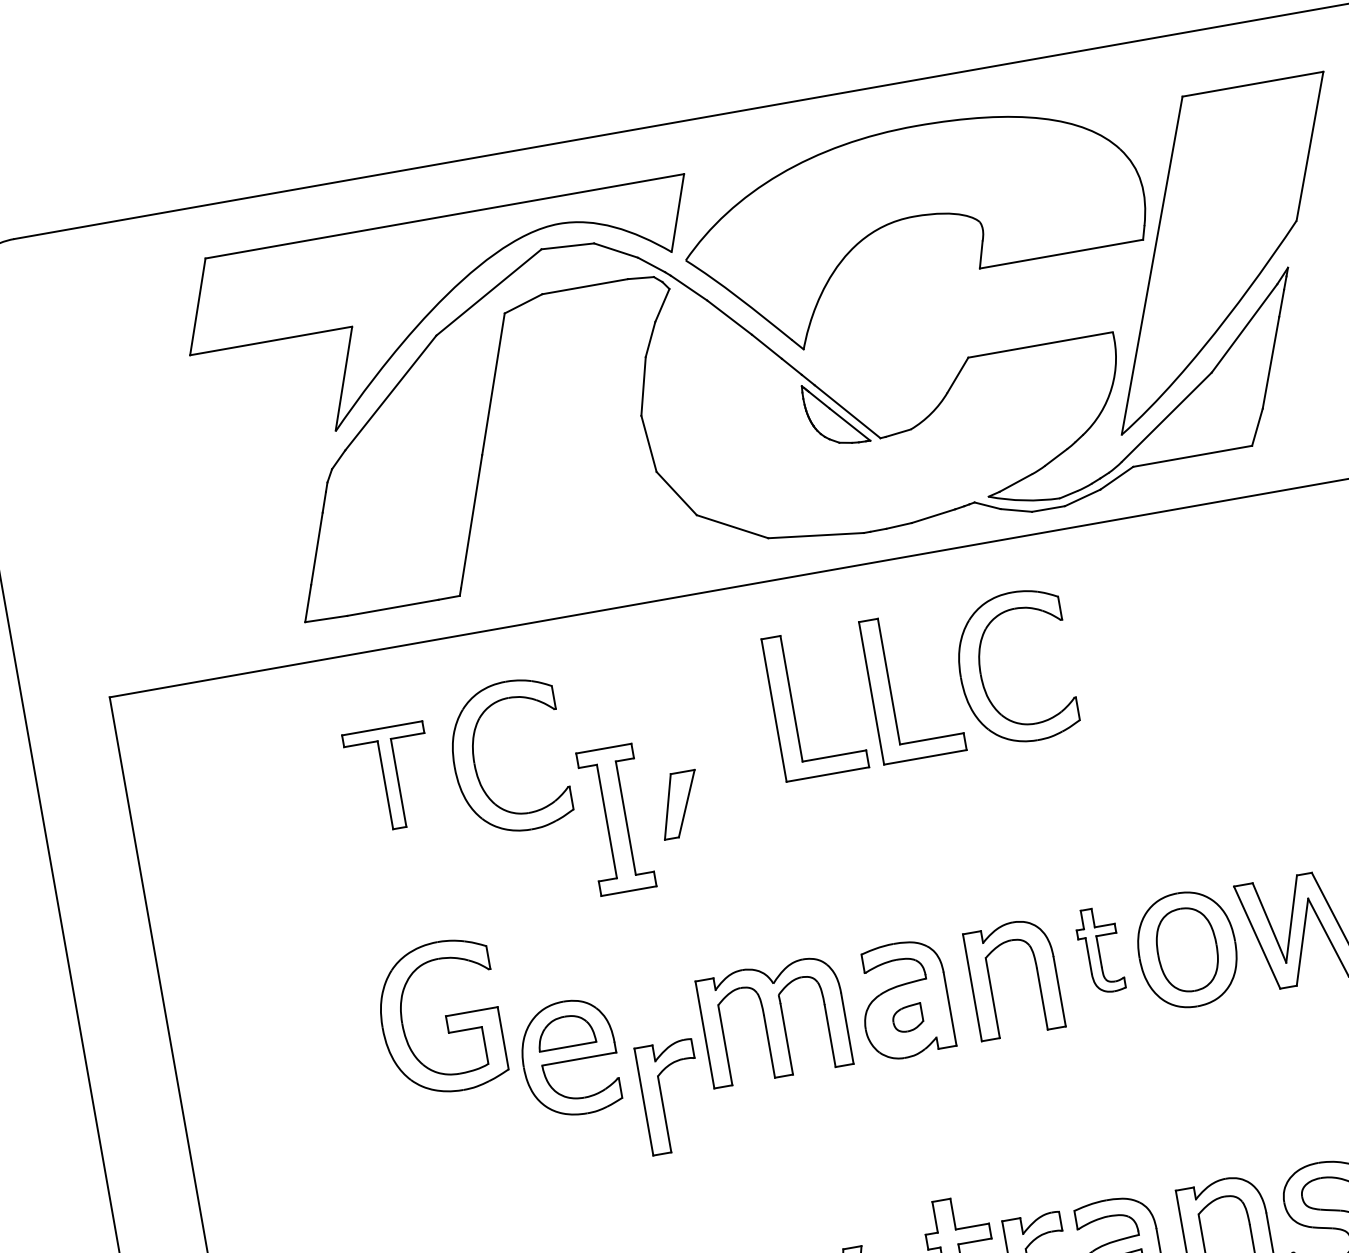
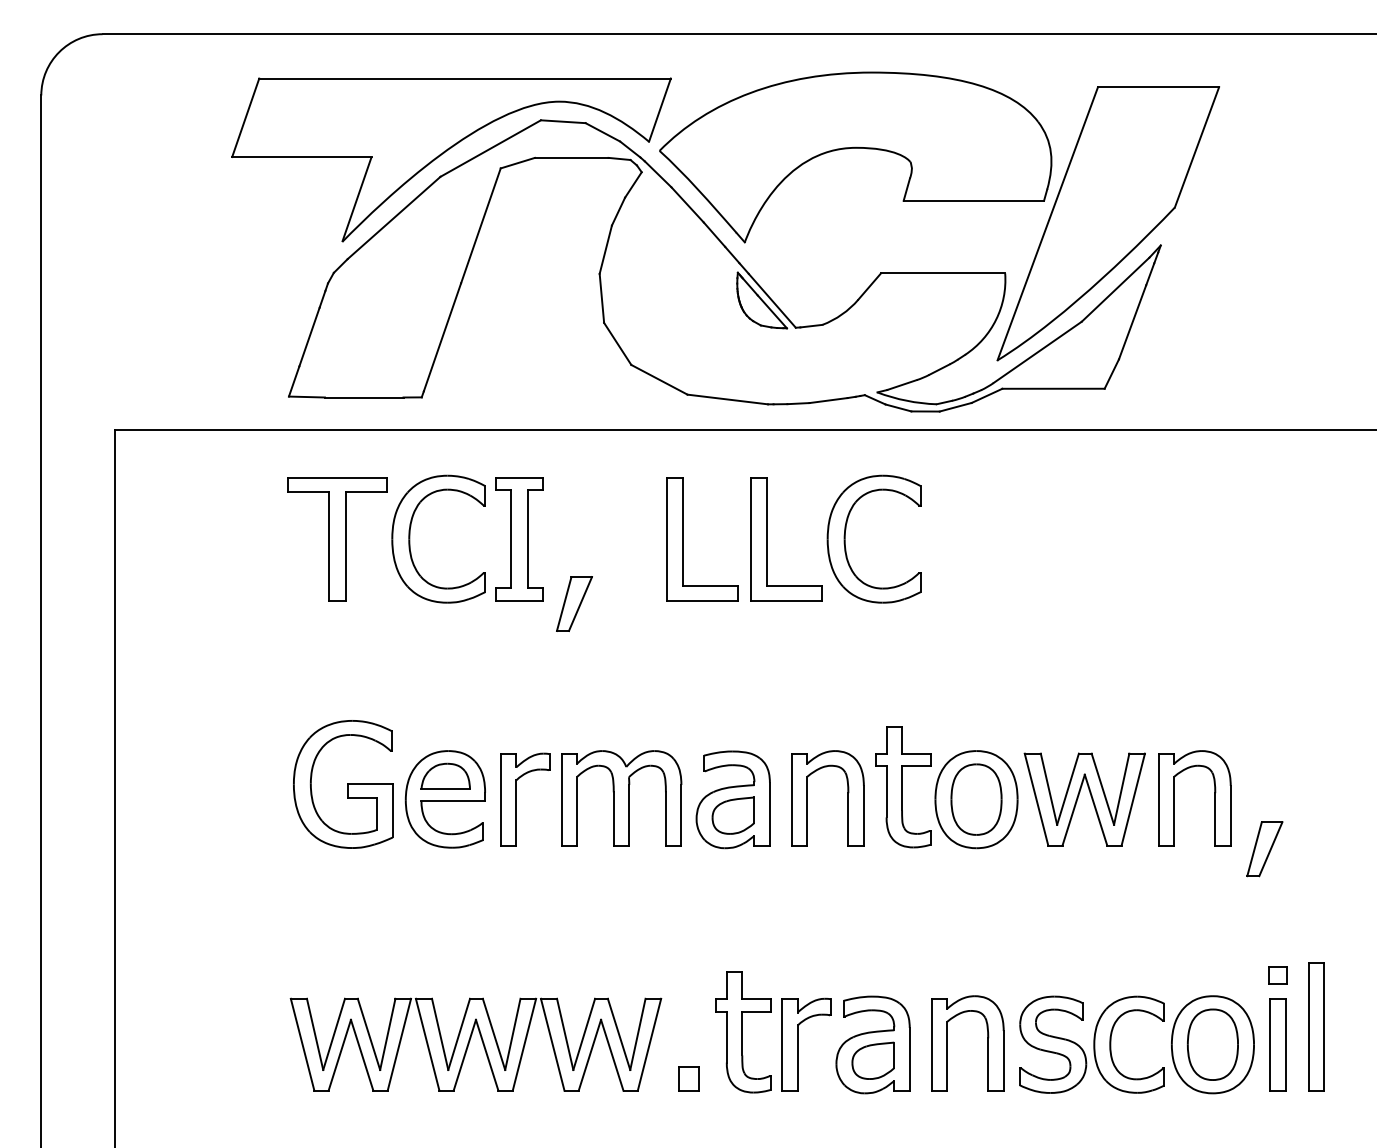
part: (390, 778) -> (337, 539), size x1.43
part: (616, 820) -> (519, 539), moved
part: (1099, 950) -> (903, 787), size x1.67
part: (440, 1017) -> (343, 784), moved
part: (906, 1018) -> (732, 815), size x1.67
part: (662, 1098) -> (516, 799), moved

